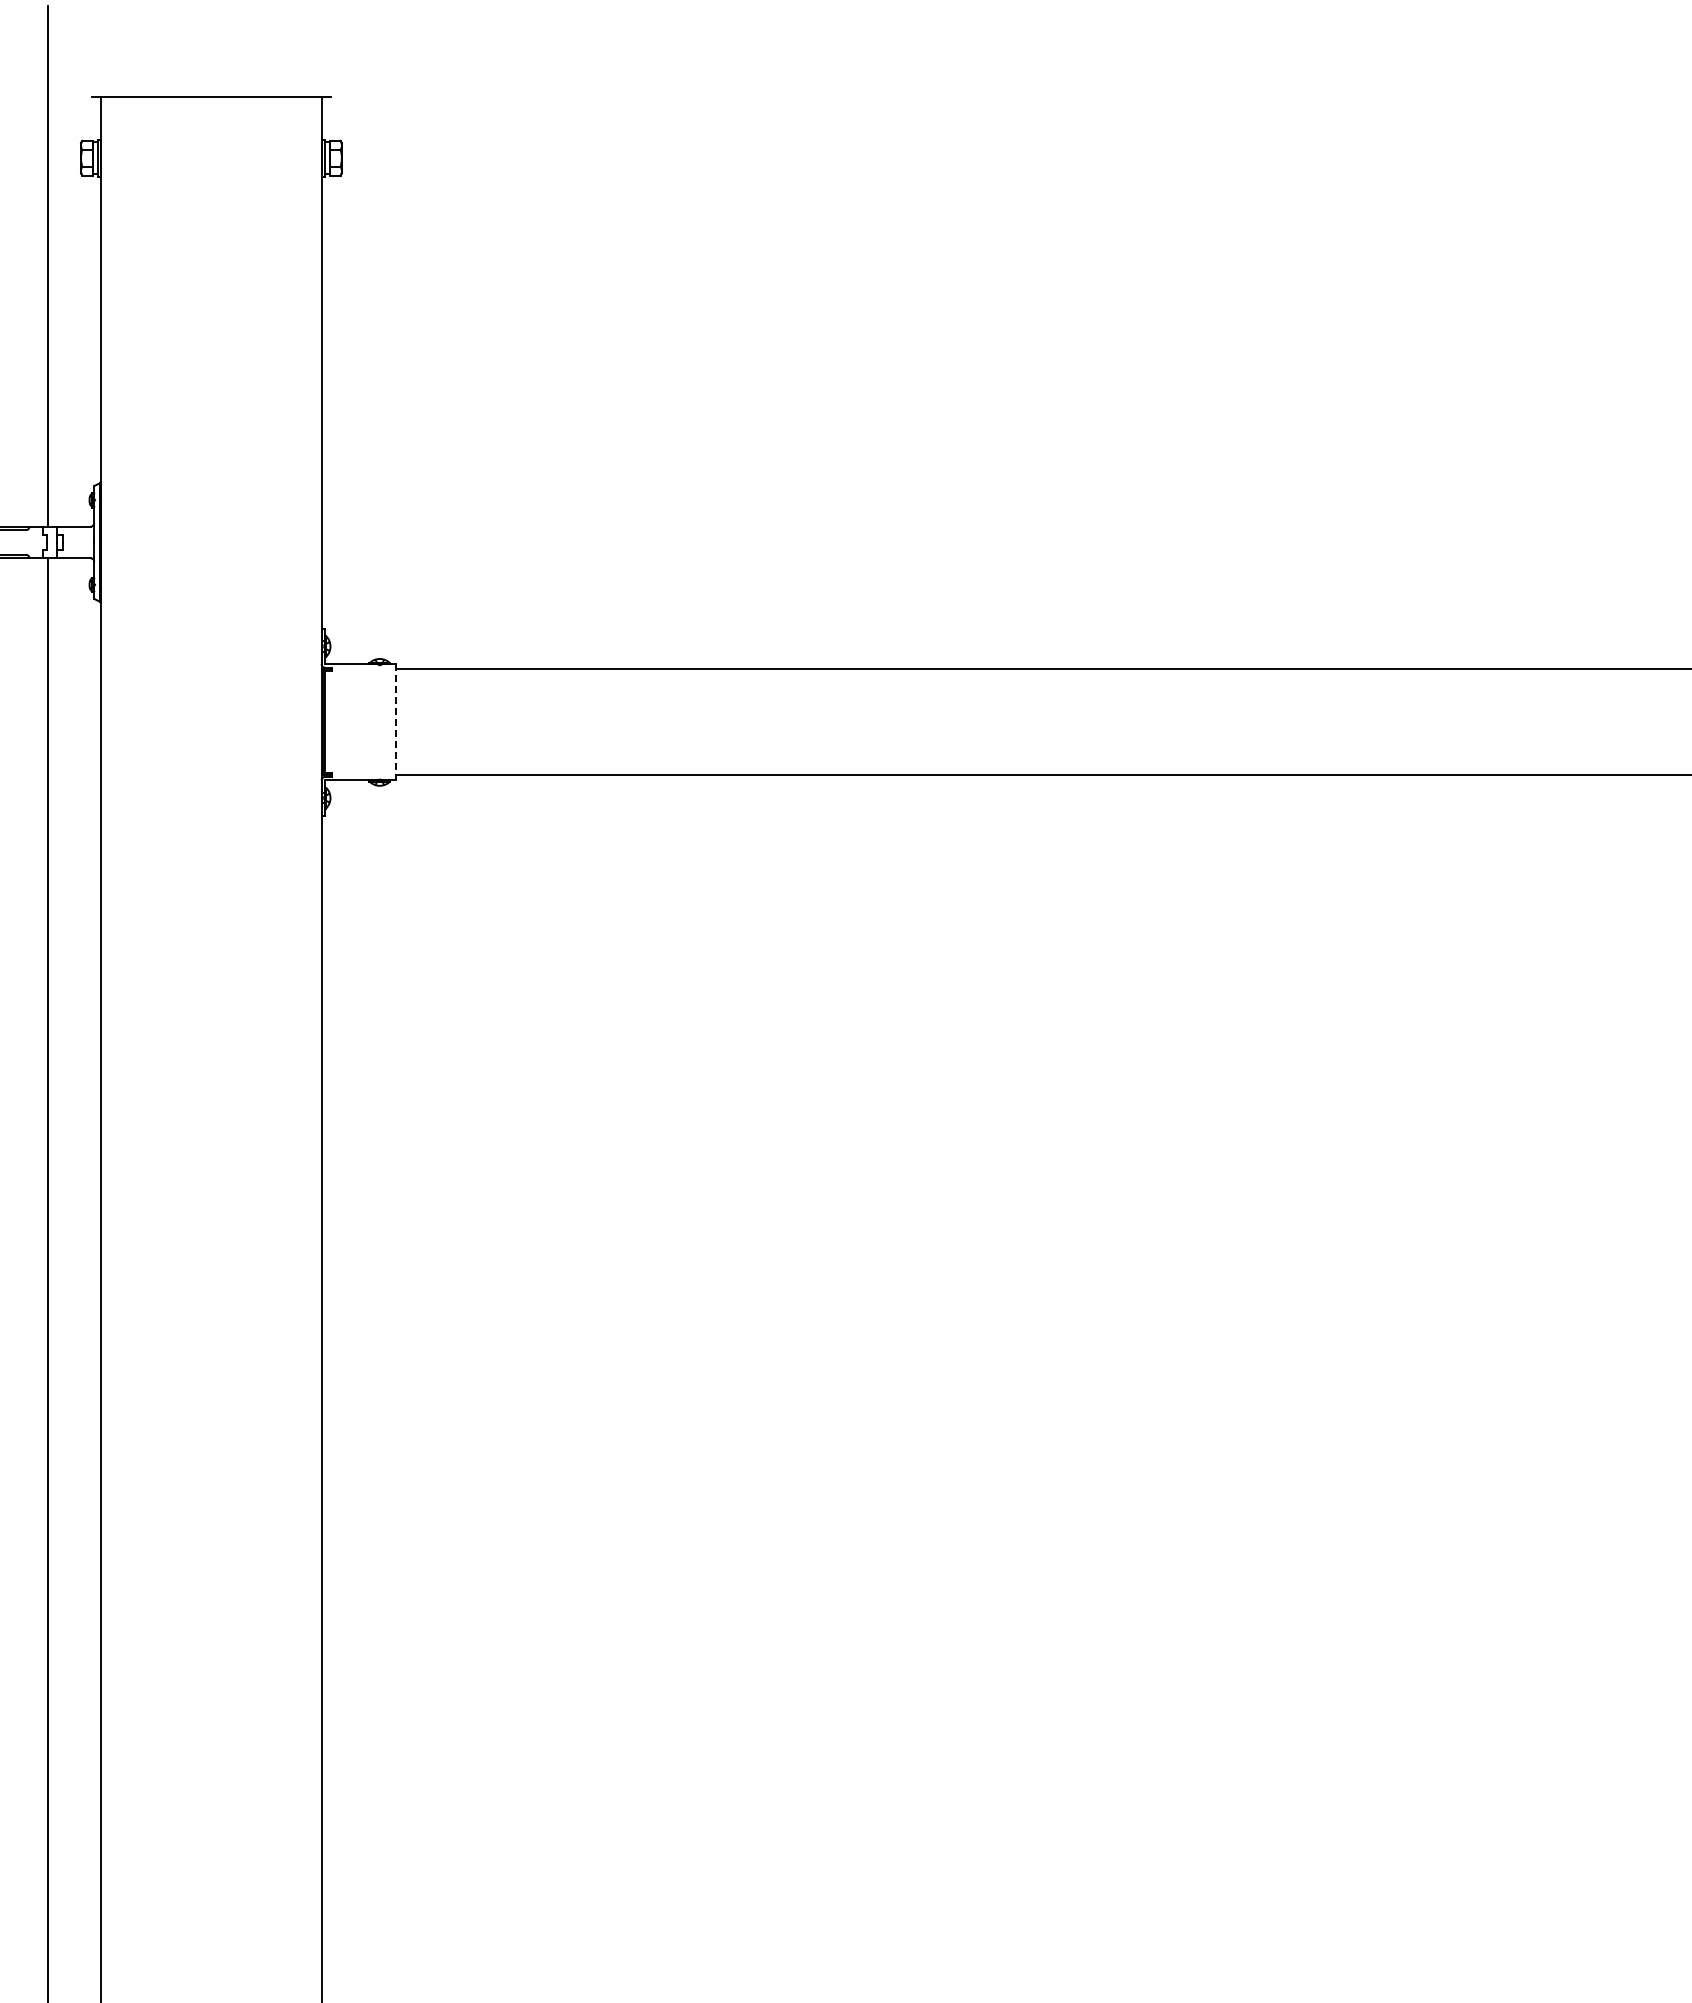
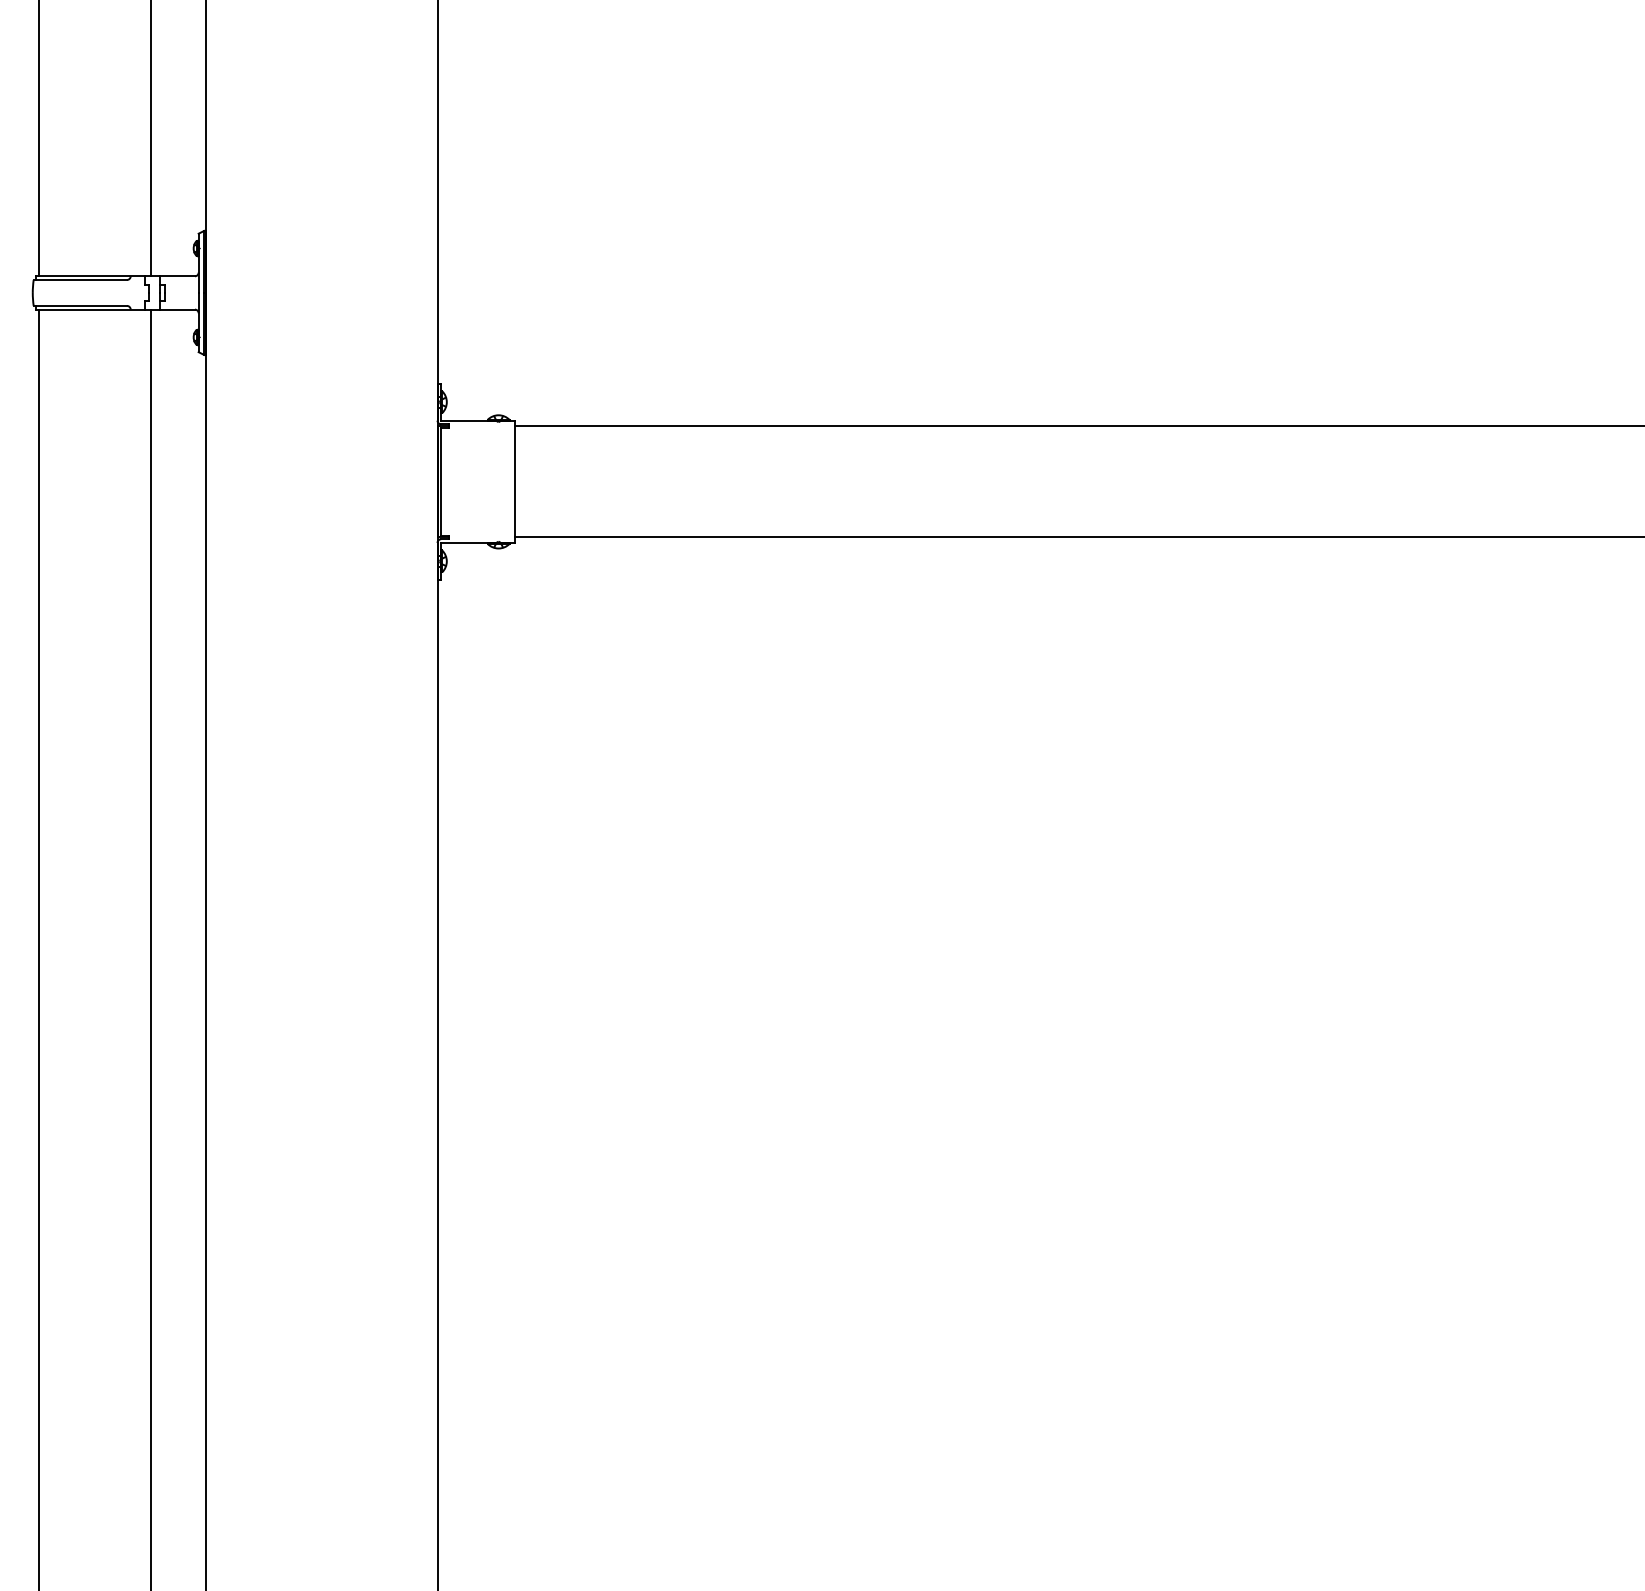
line: (395, 722) -> (515, 482), dashed -> solid

